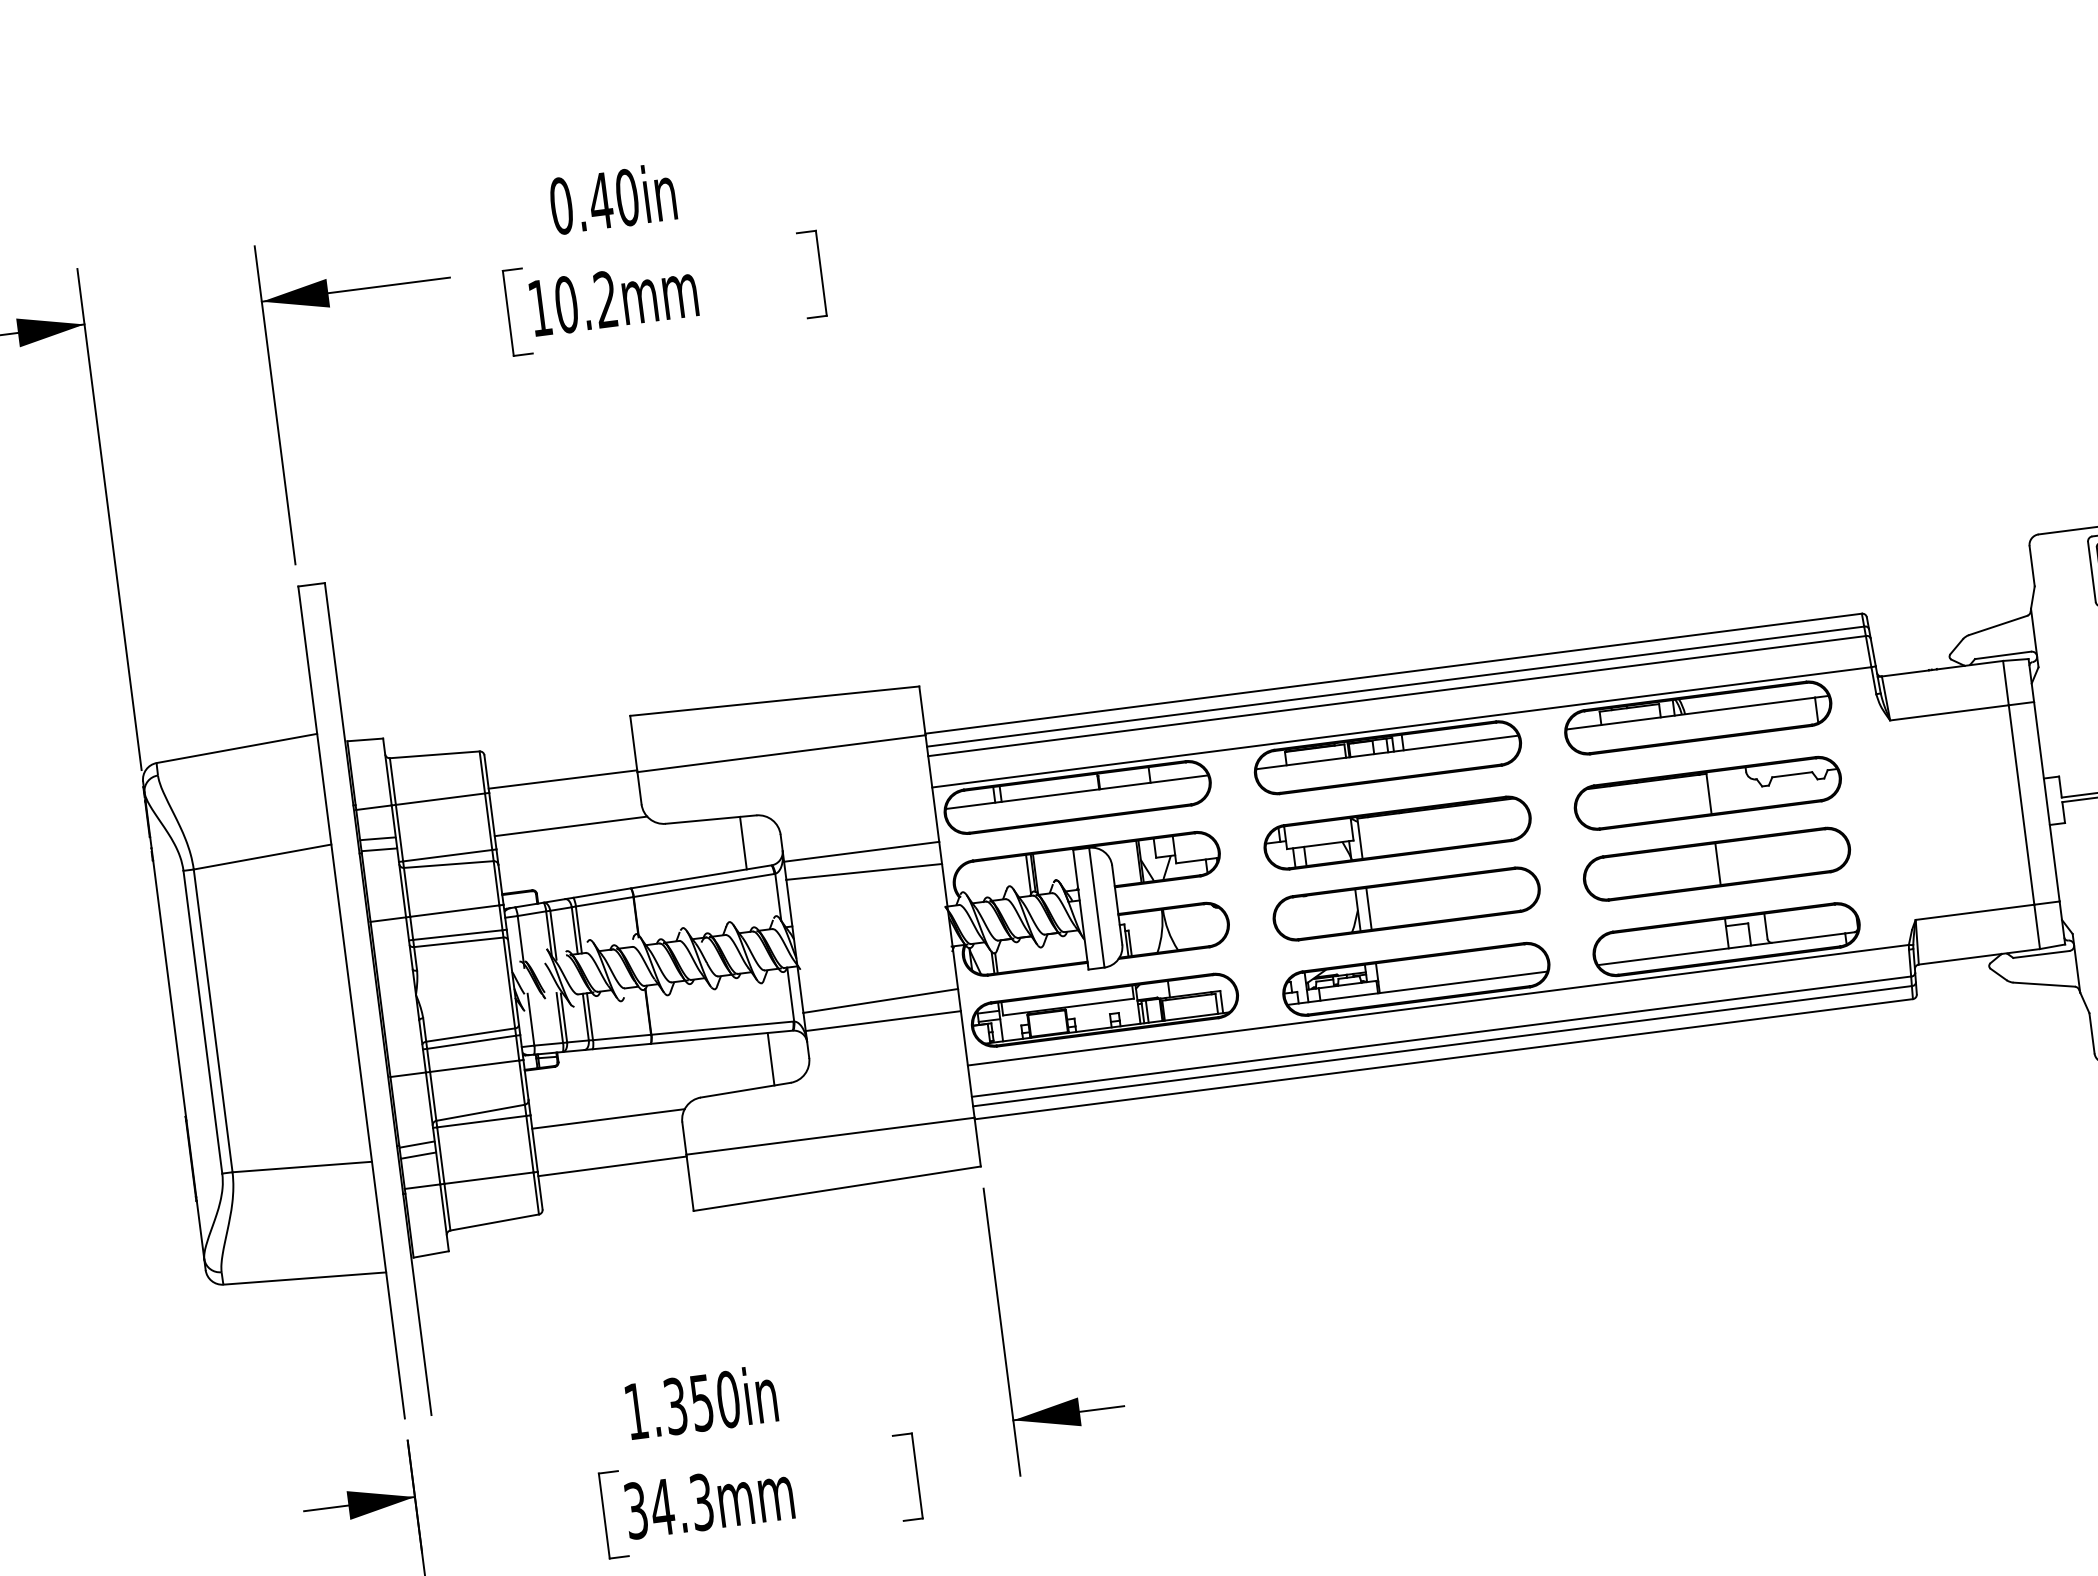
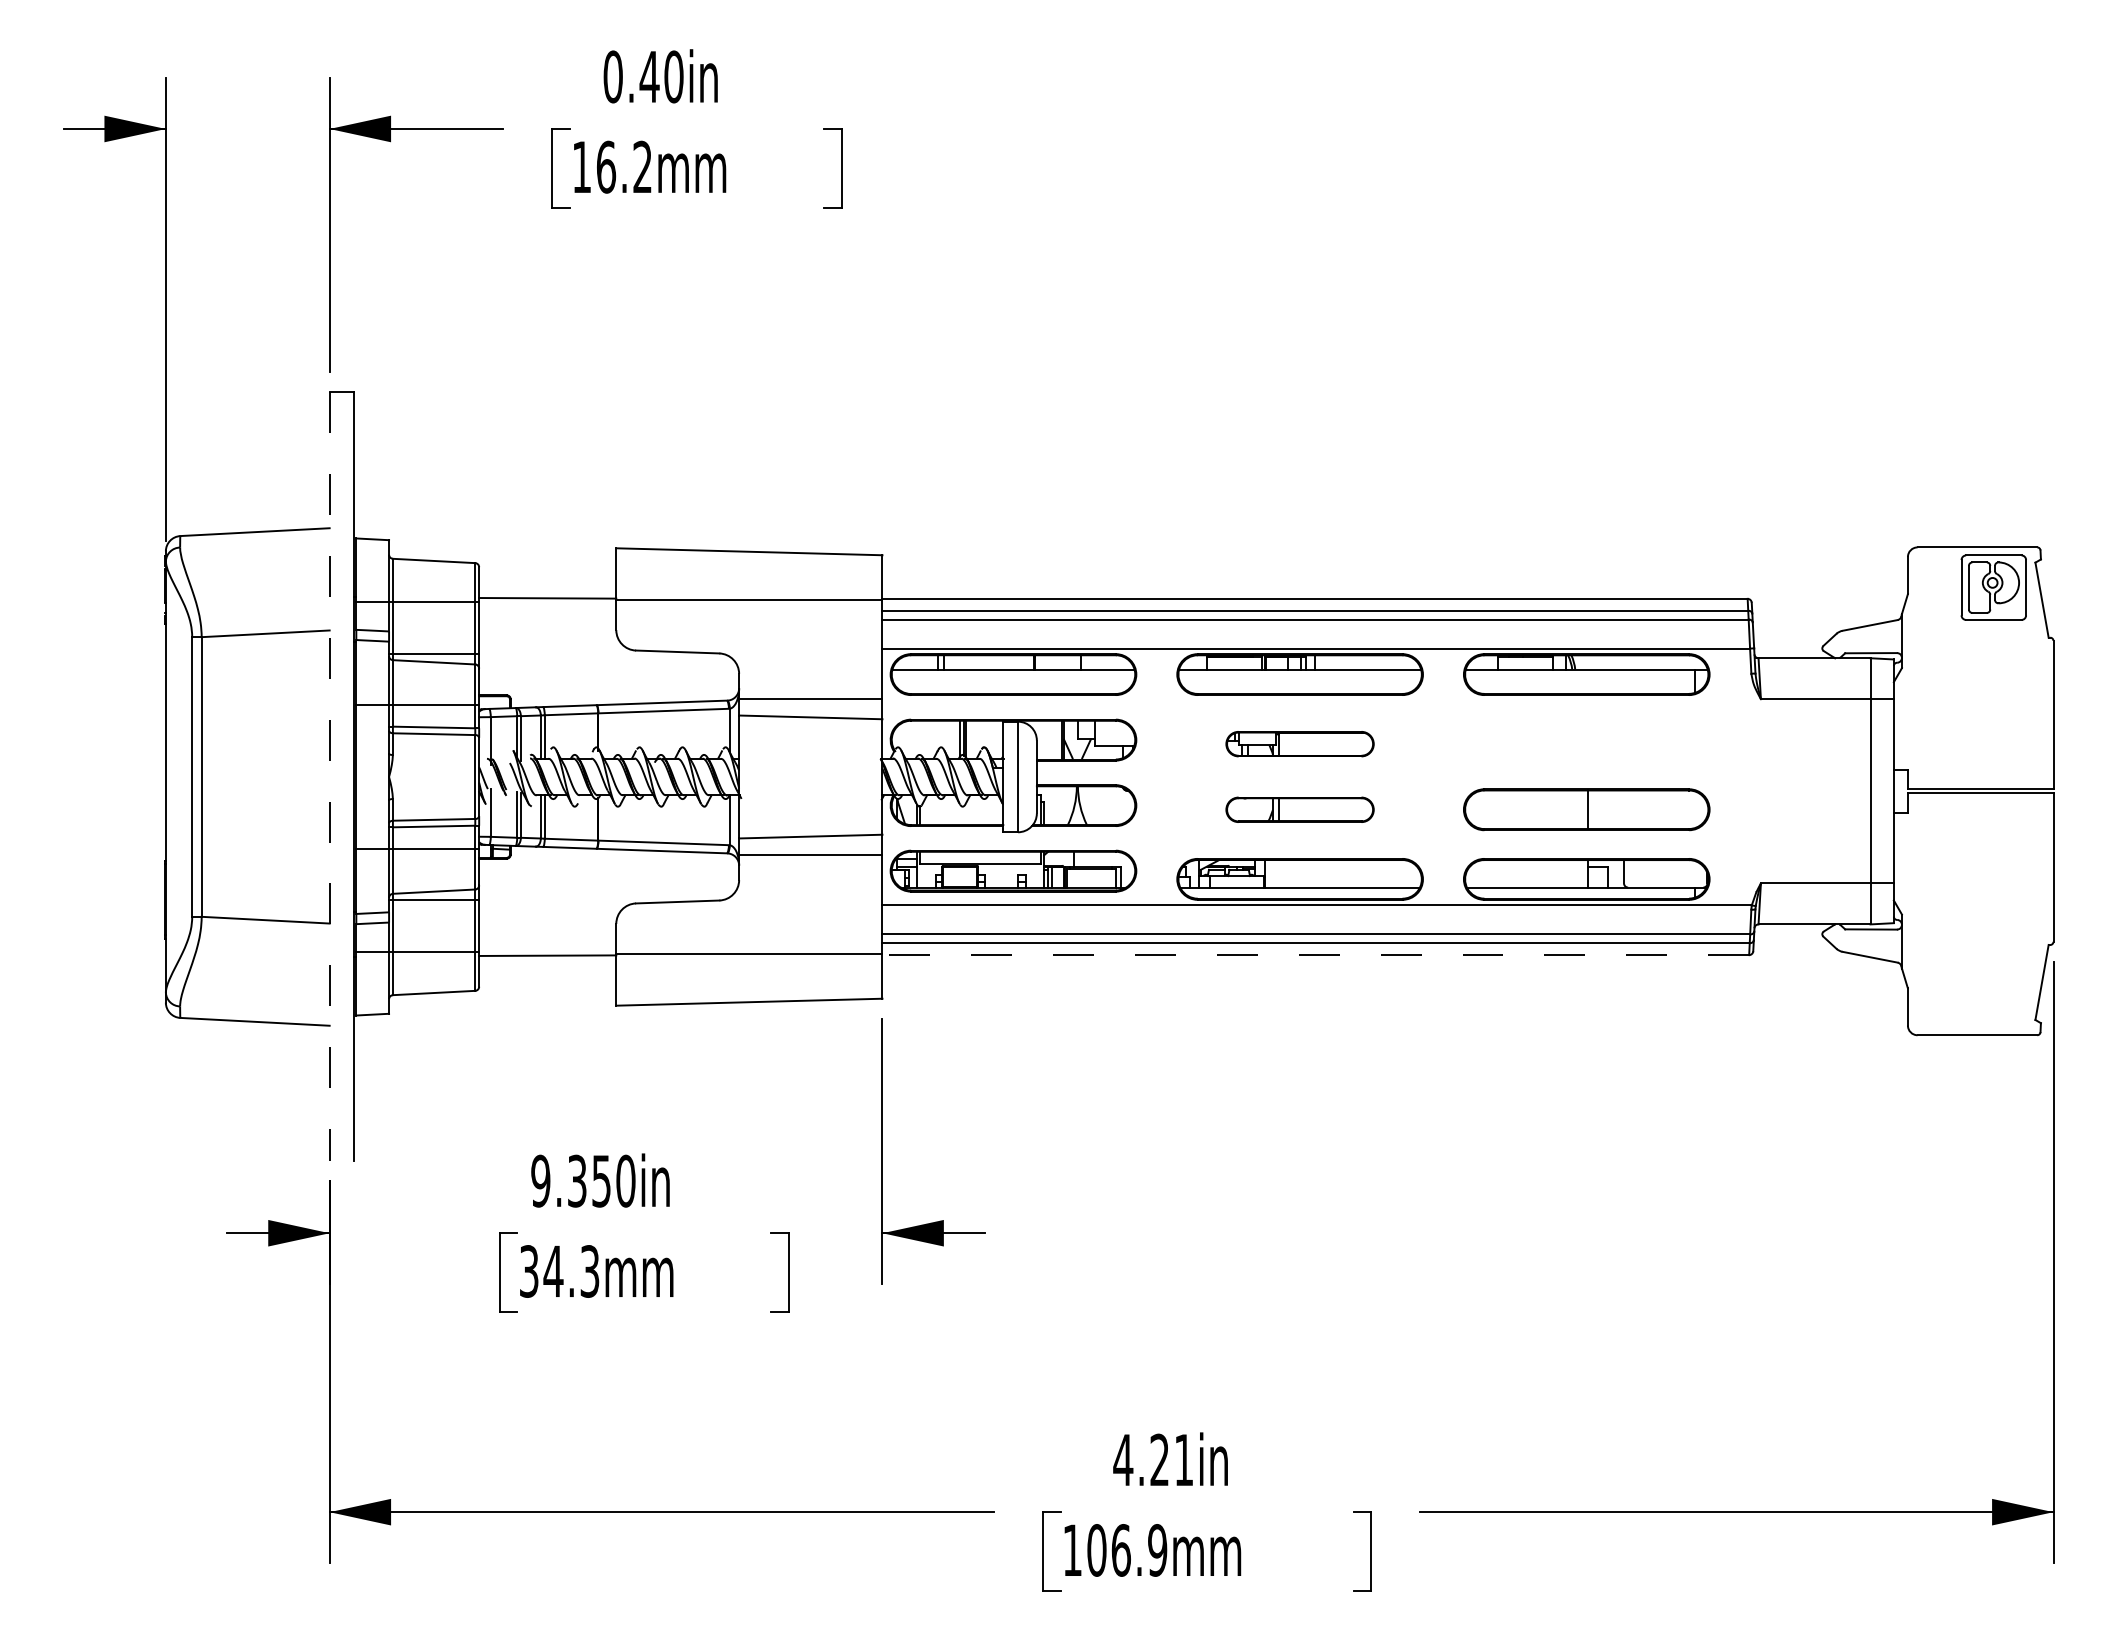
text: (566, 303) -> (606, 166), 10.2mm -> 16.2mm
part: (1707, 792) -> (1586, 743), removed
line: (570, 826) -> (549, 641), removed
part: (1396, 832) -> (1299, 743), size x0.6
line: (743, 842) -> (704, 676), removed
part: (1405, 903) -> (1299, 809), size x0.6
line: (351, 1002) -> (329, 776), solid -> dashed
line: (771, 1058) -> (704, 876), removed
line: (1443, 1059) -> (1315, 955), solid -> dashed
line: (608, 1119) -> (549, 912), removed
text: (635, 1410) -> (540, 1180), 1.350in -> 9.350in

